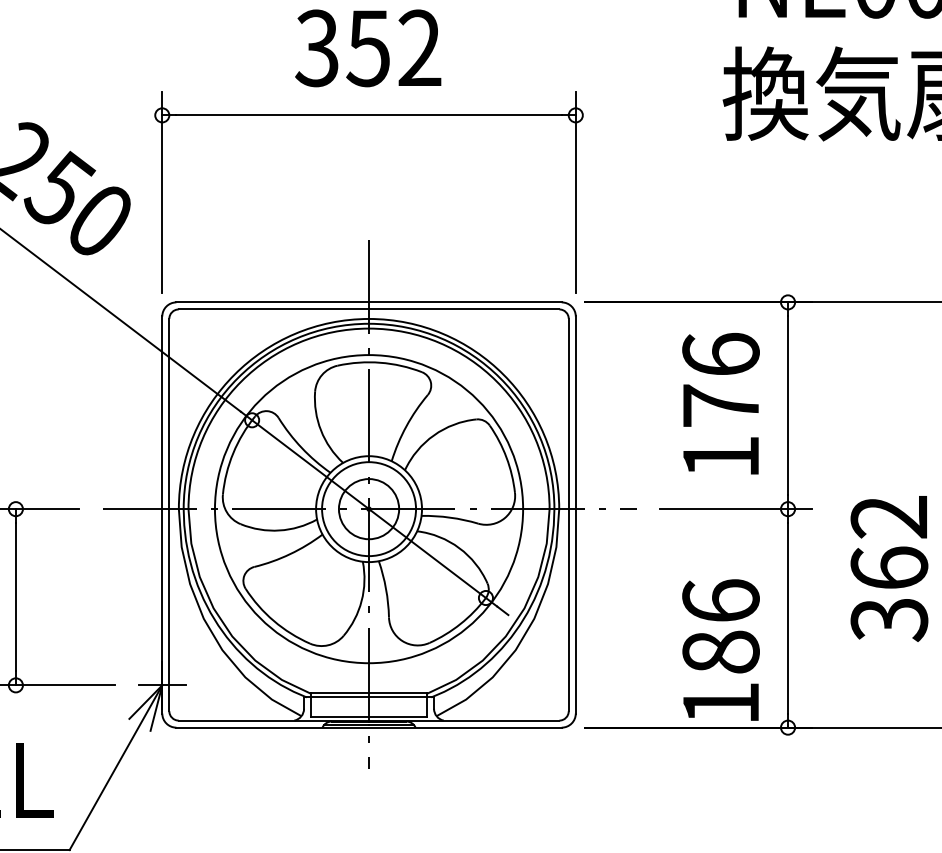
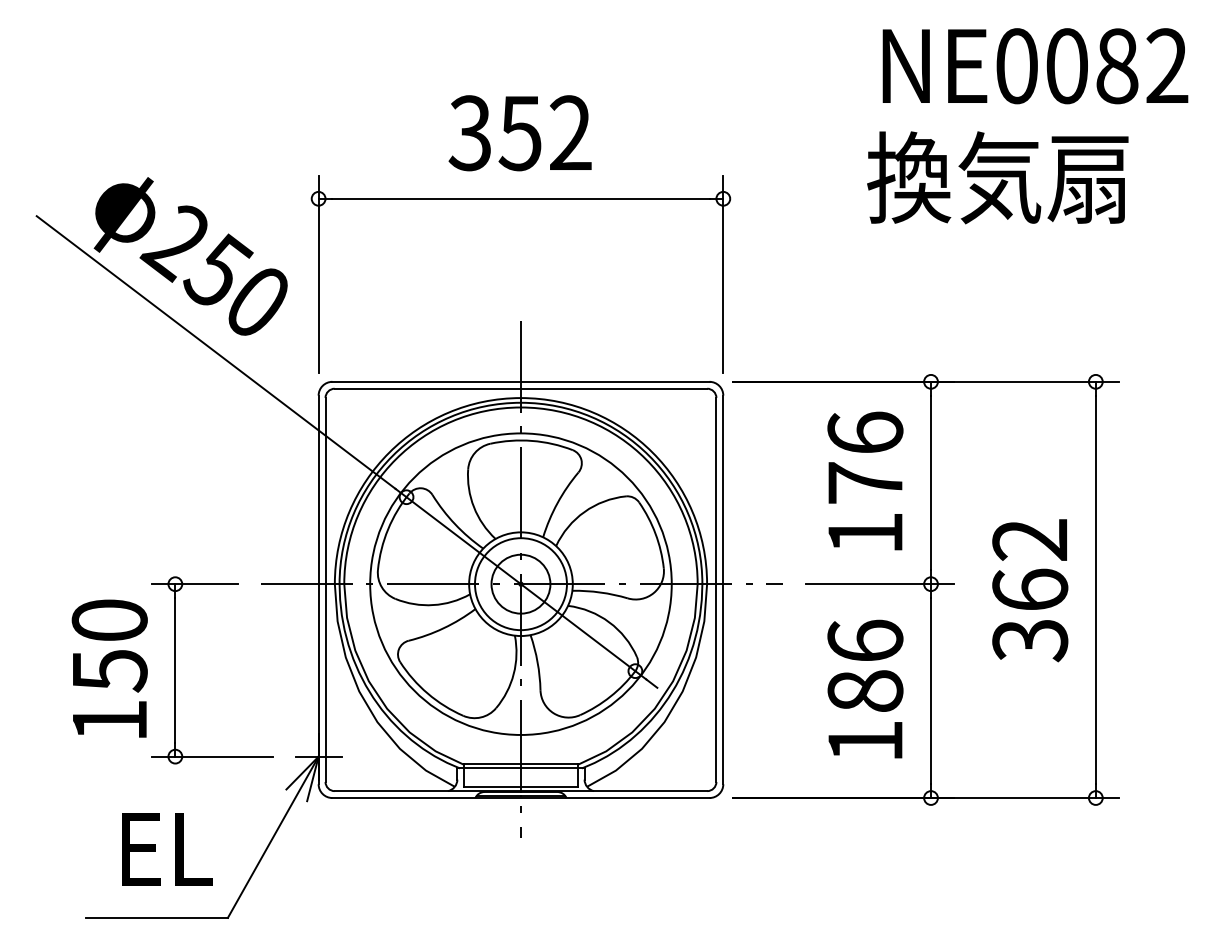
text: (889, 568) -> (1030, 590), moved
text: (721, 649) -> (865, 688), moved

